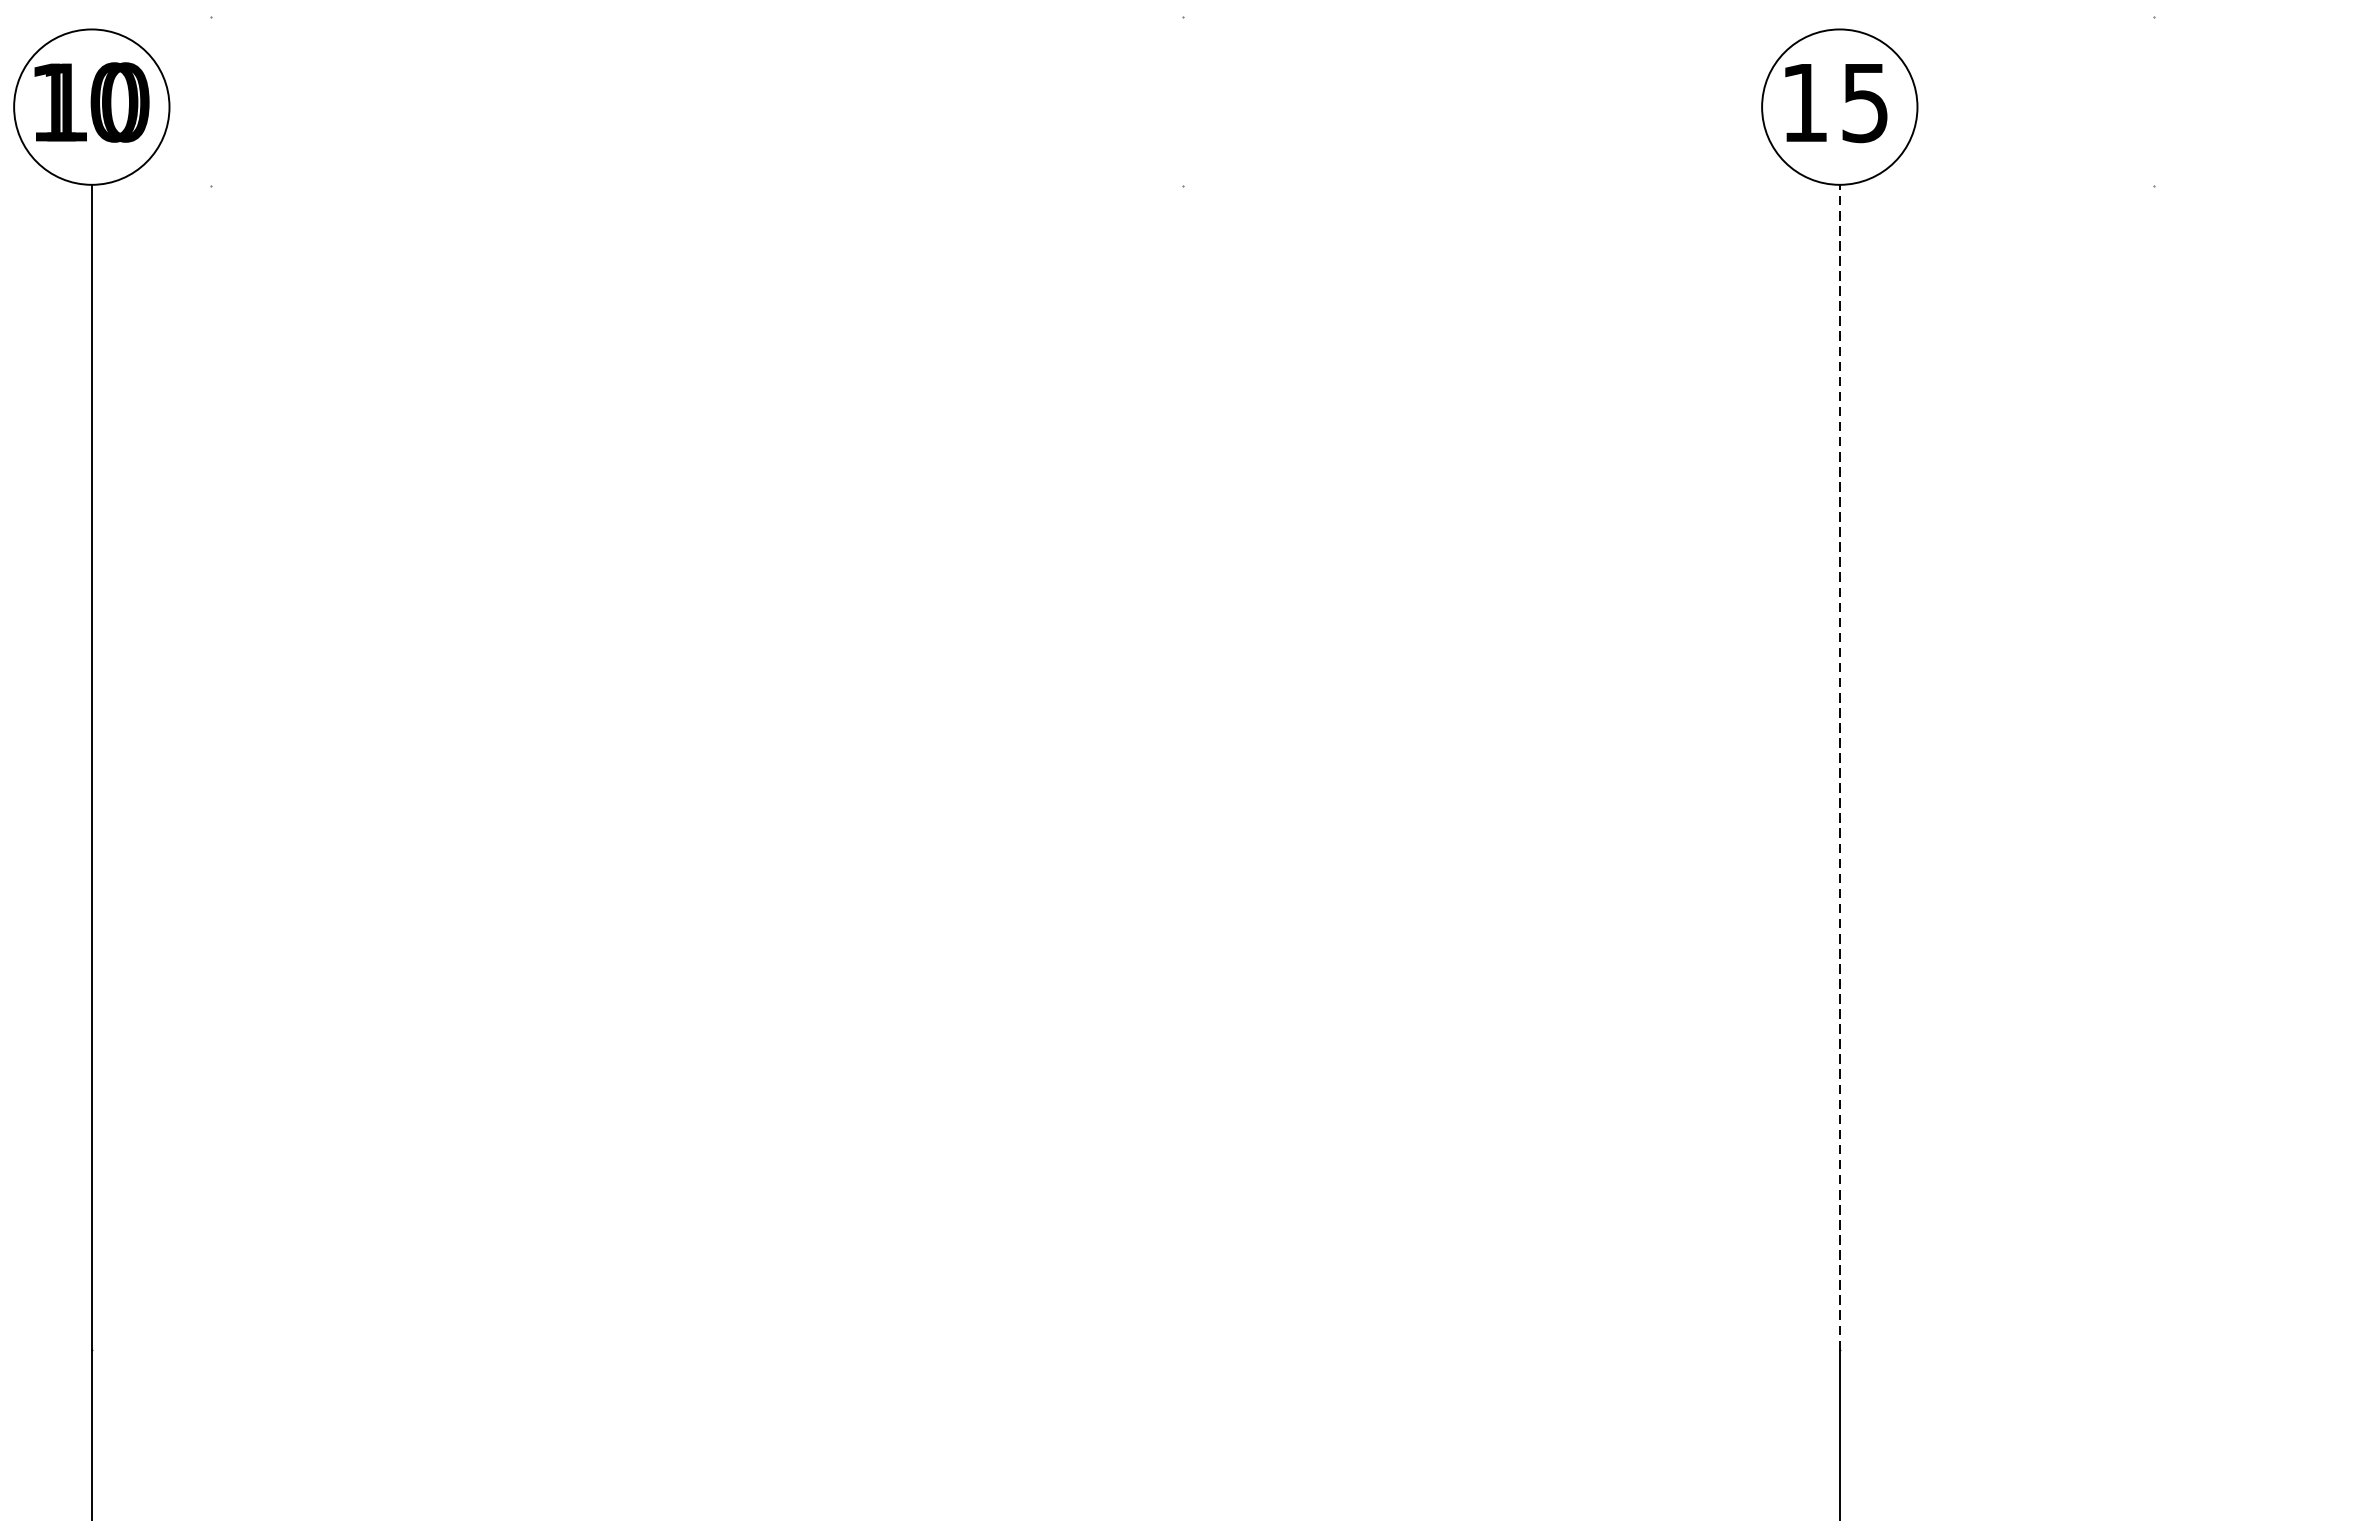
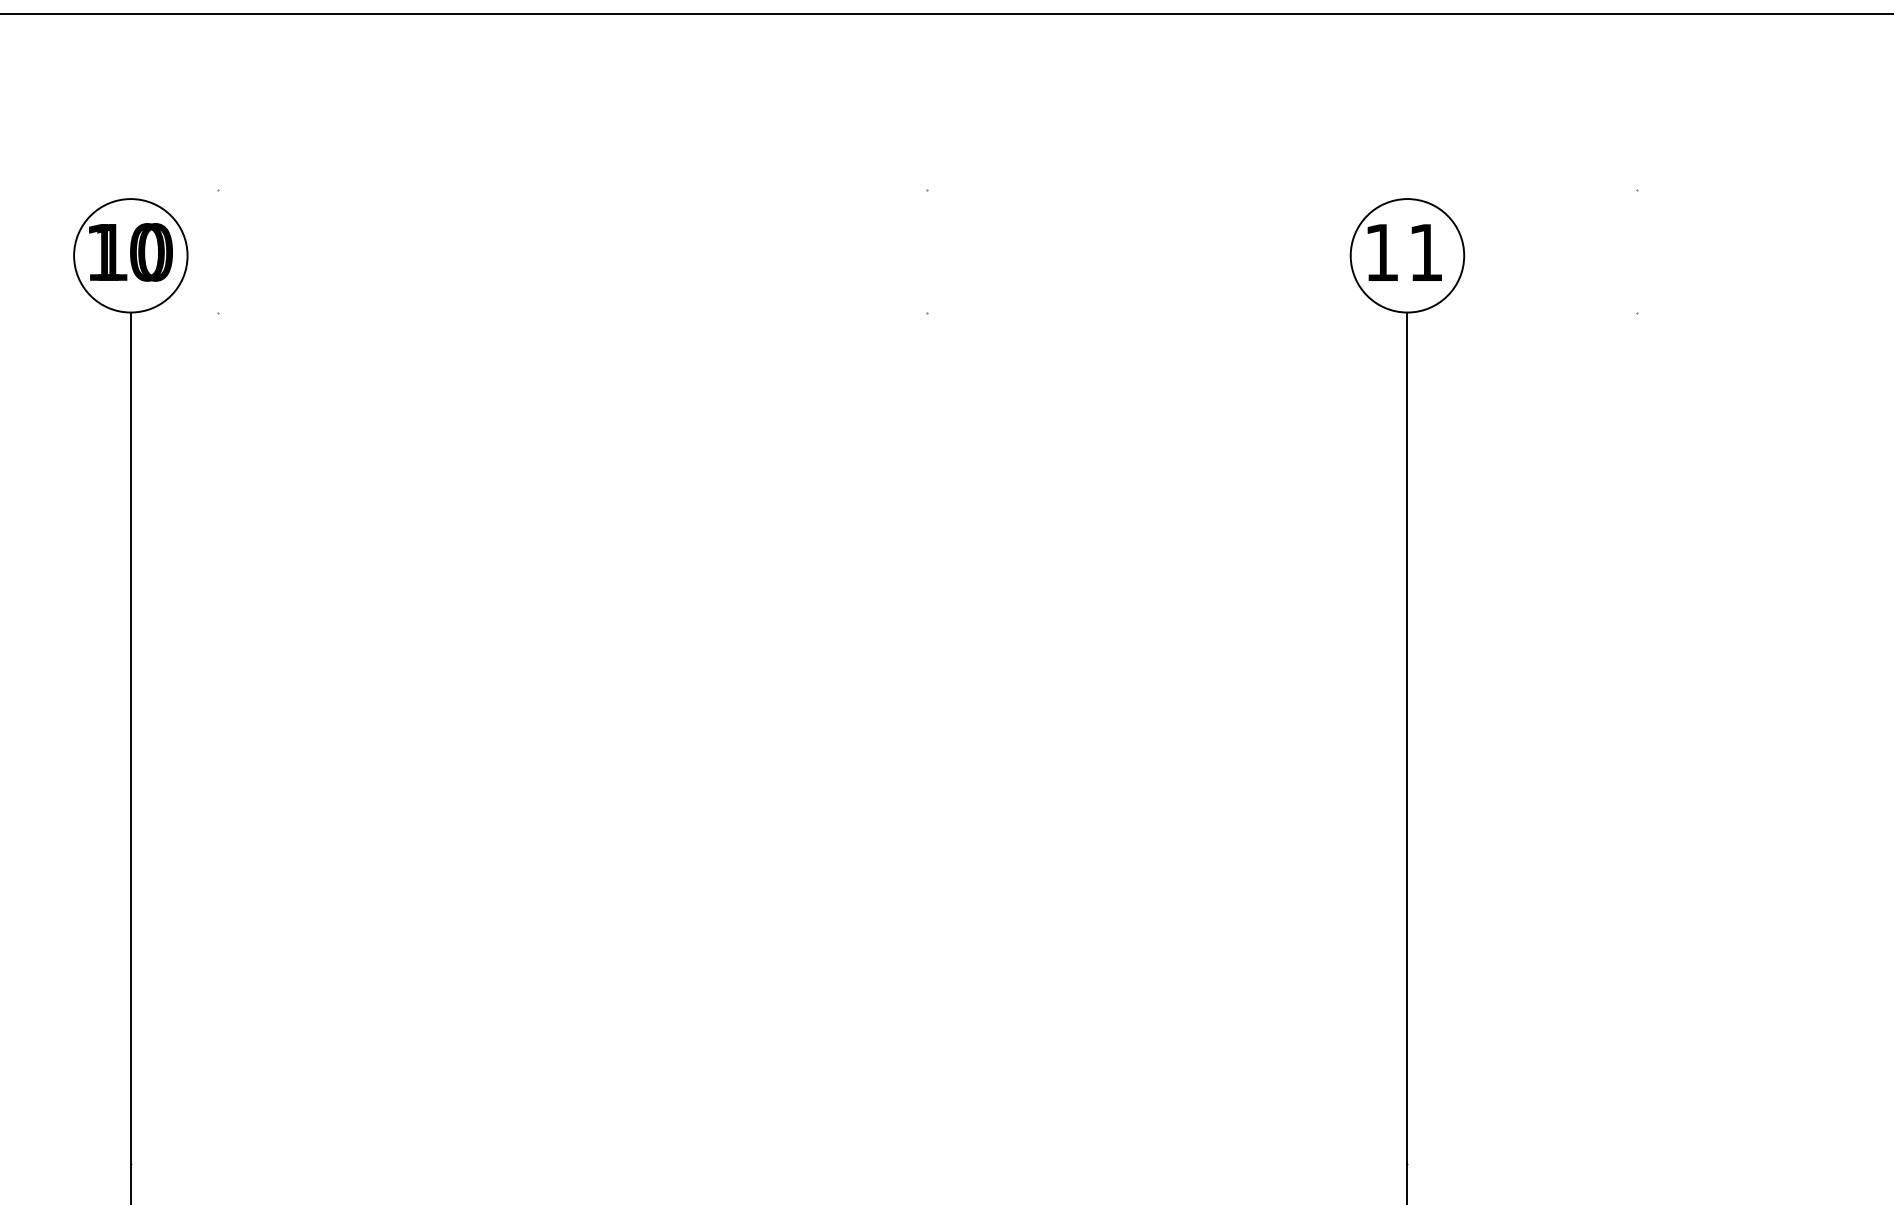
text: (1864, 103) -> (1425, 253), 15 -> 11
line: (1839, 768) -> (1407, 738), dashed -> solid

